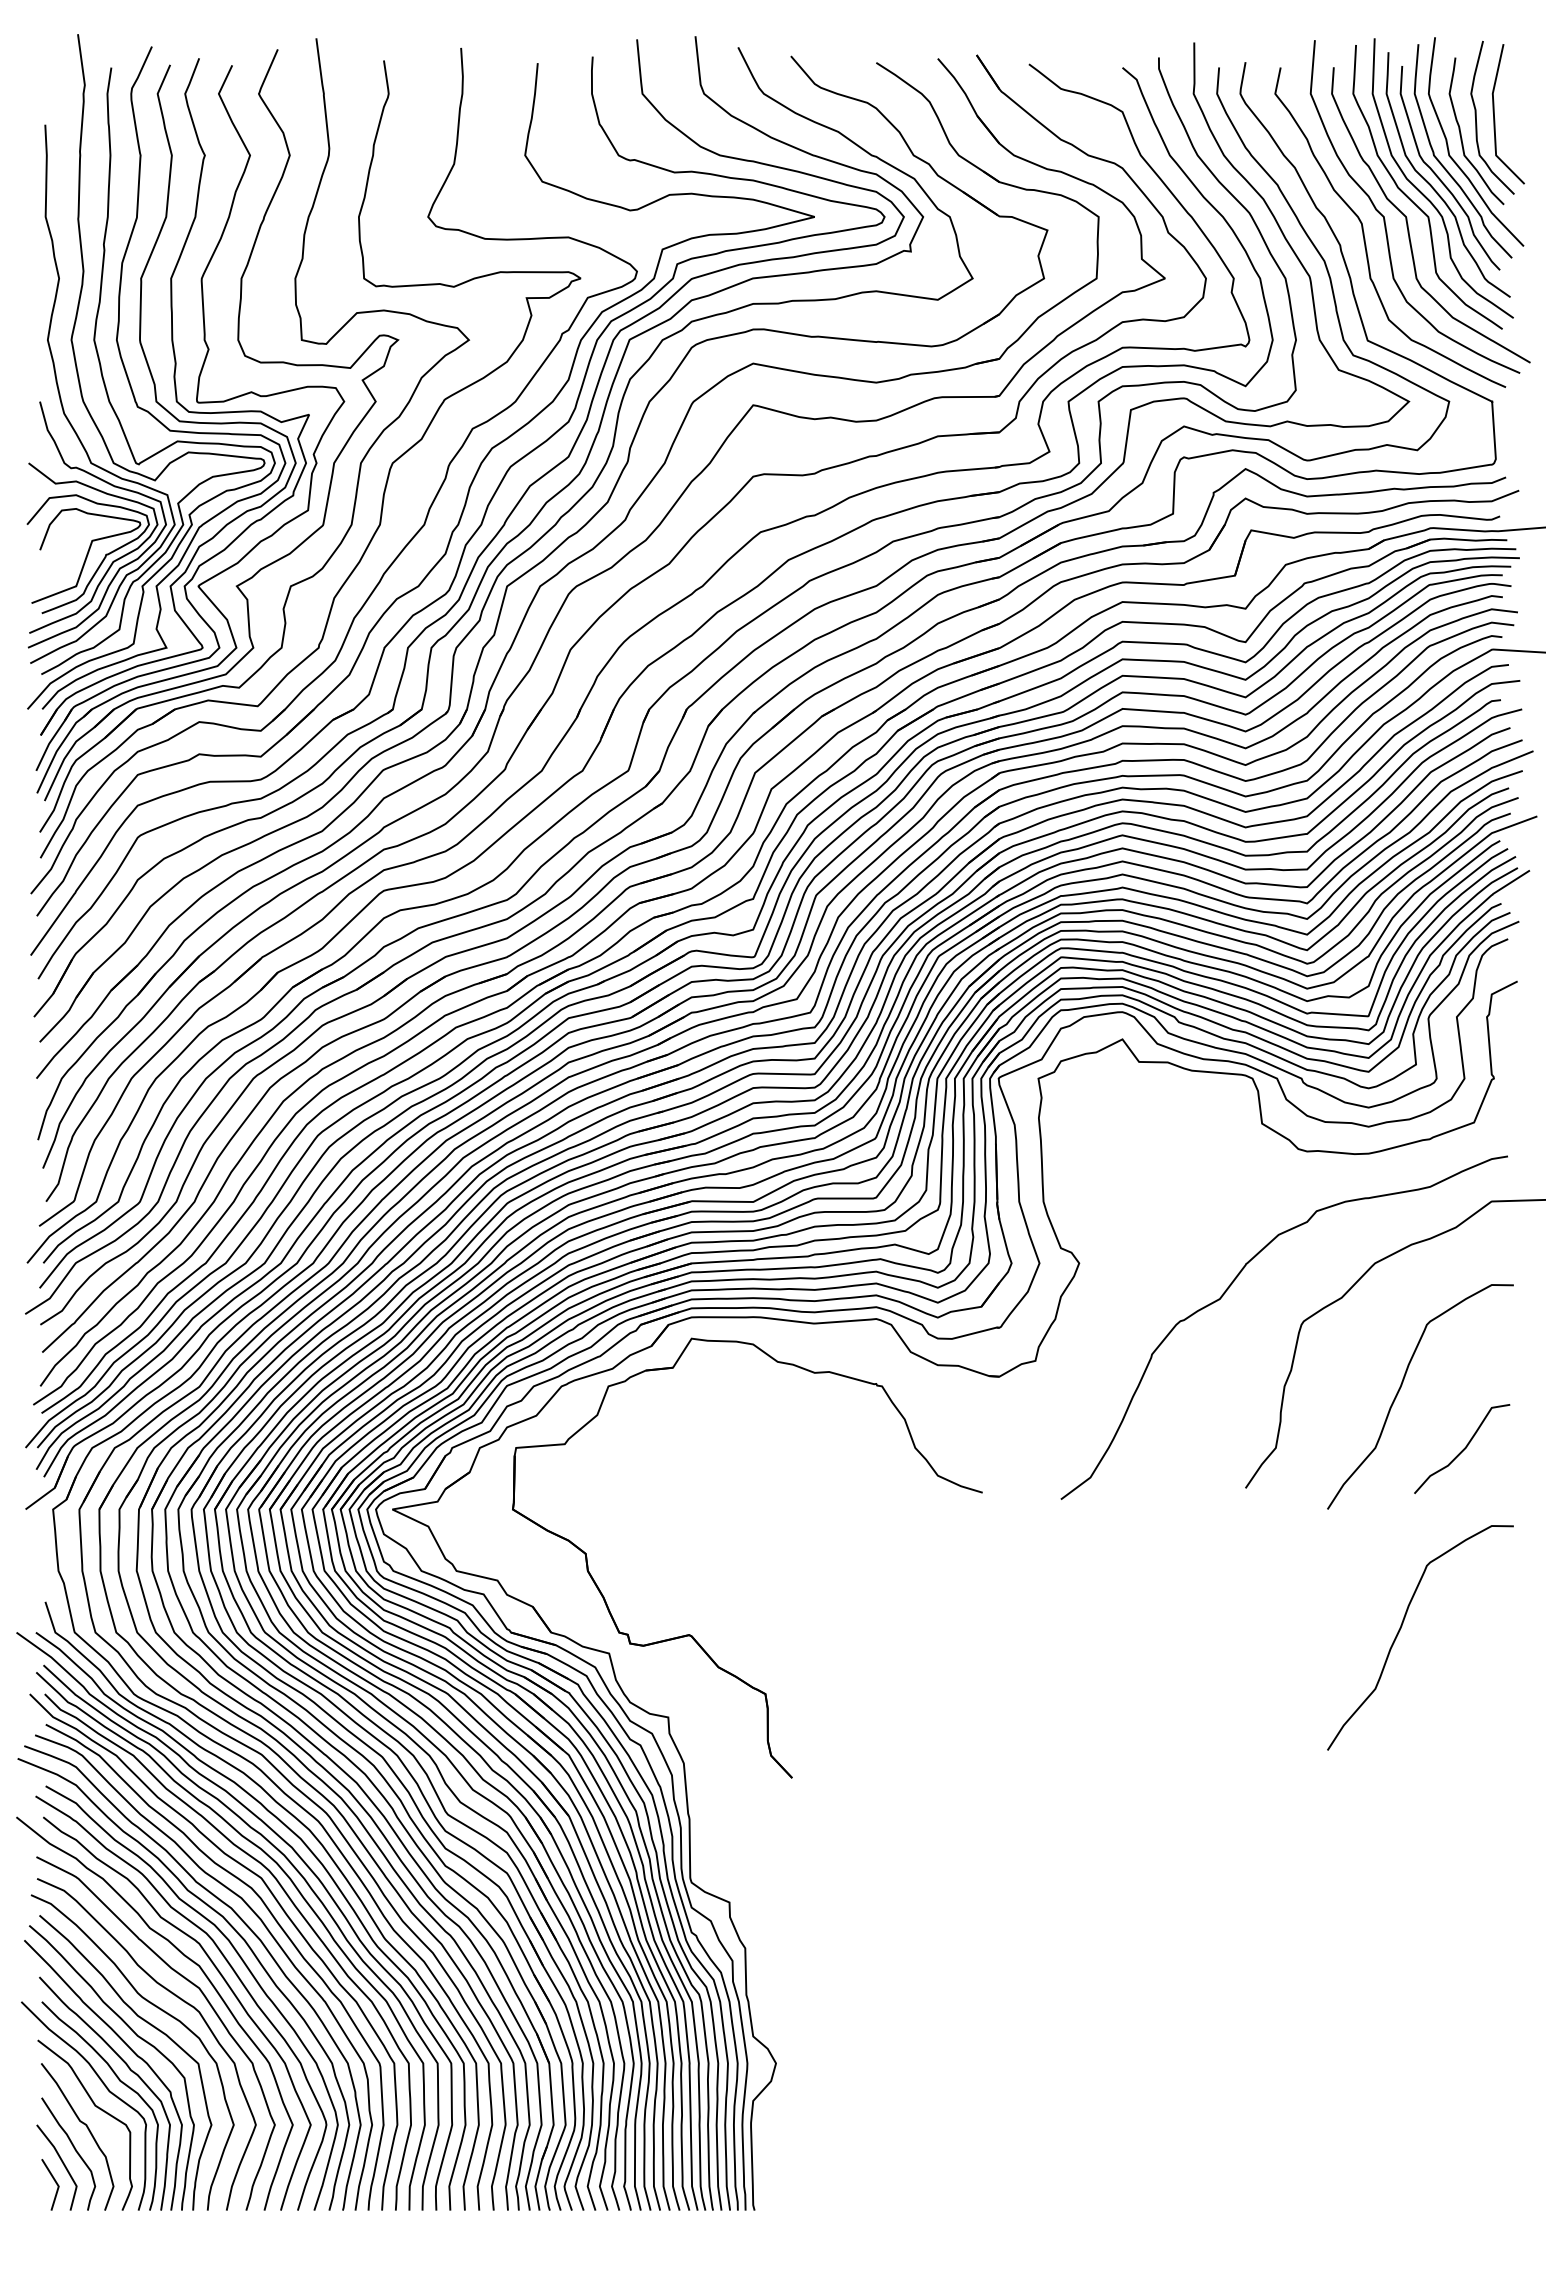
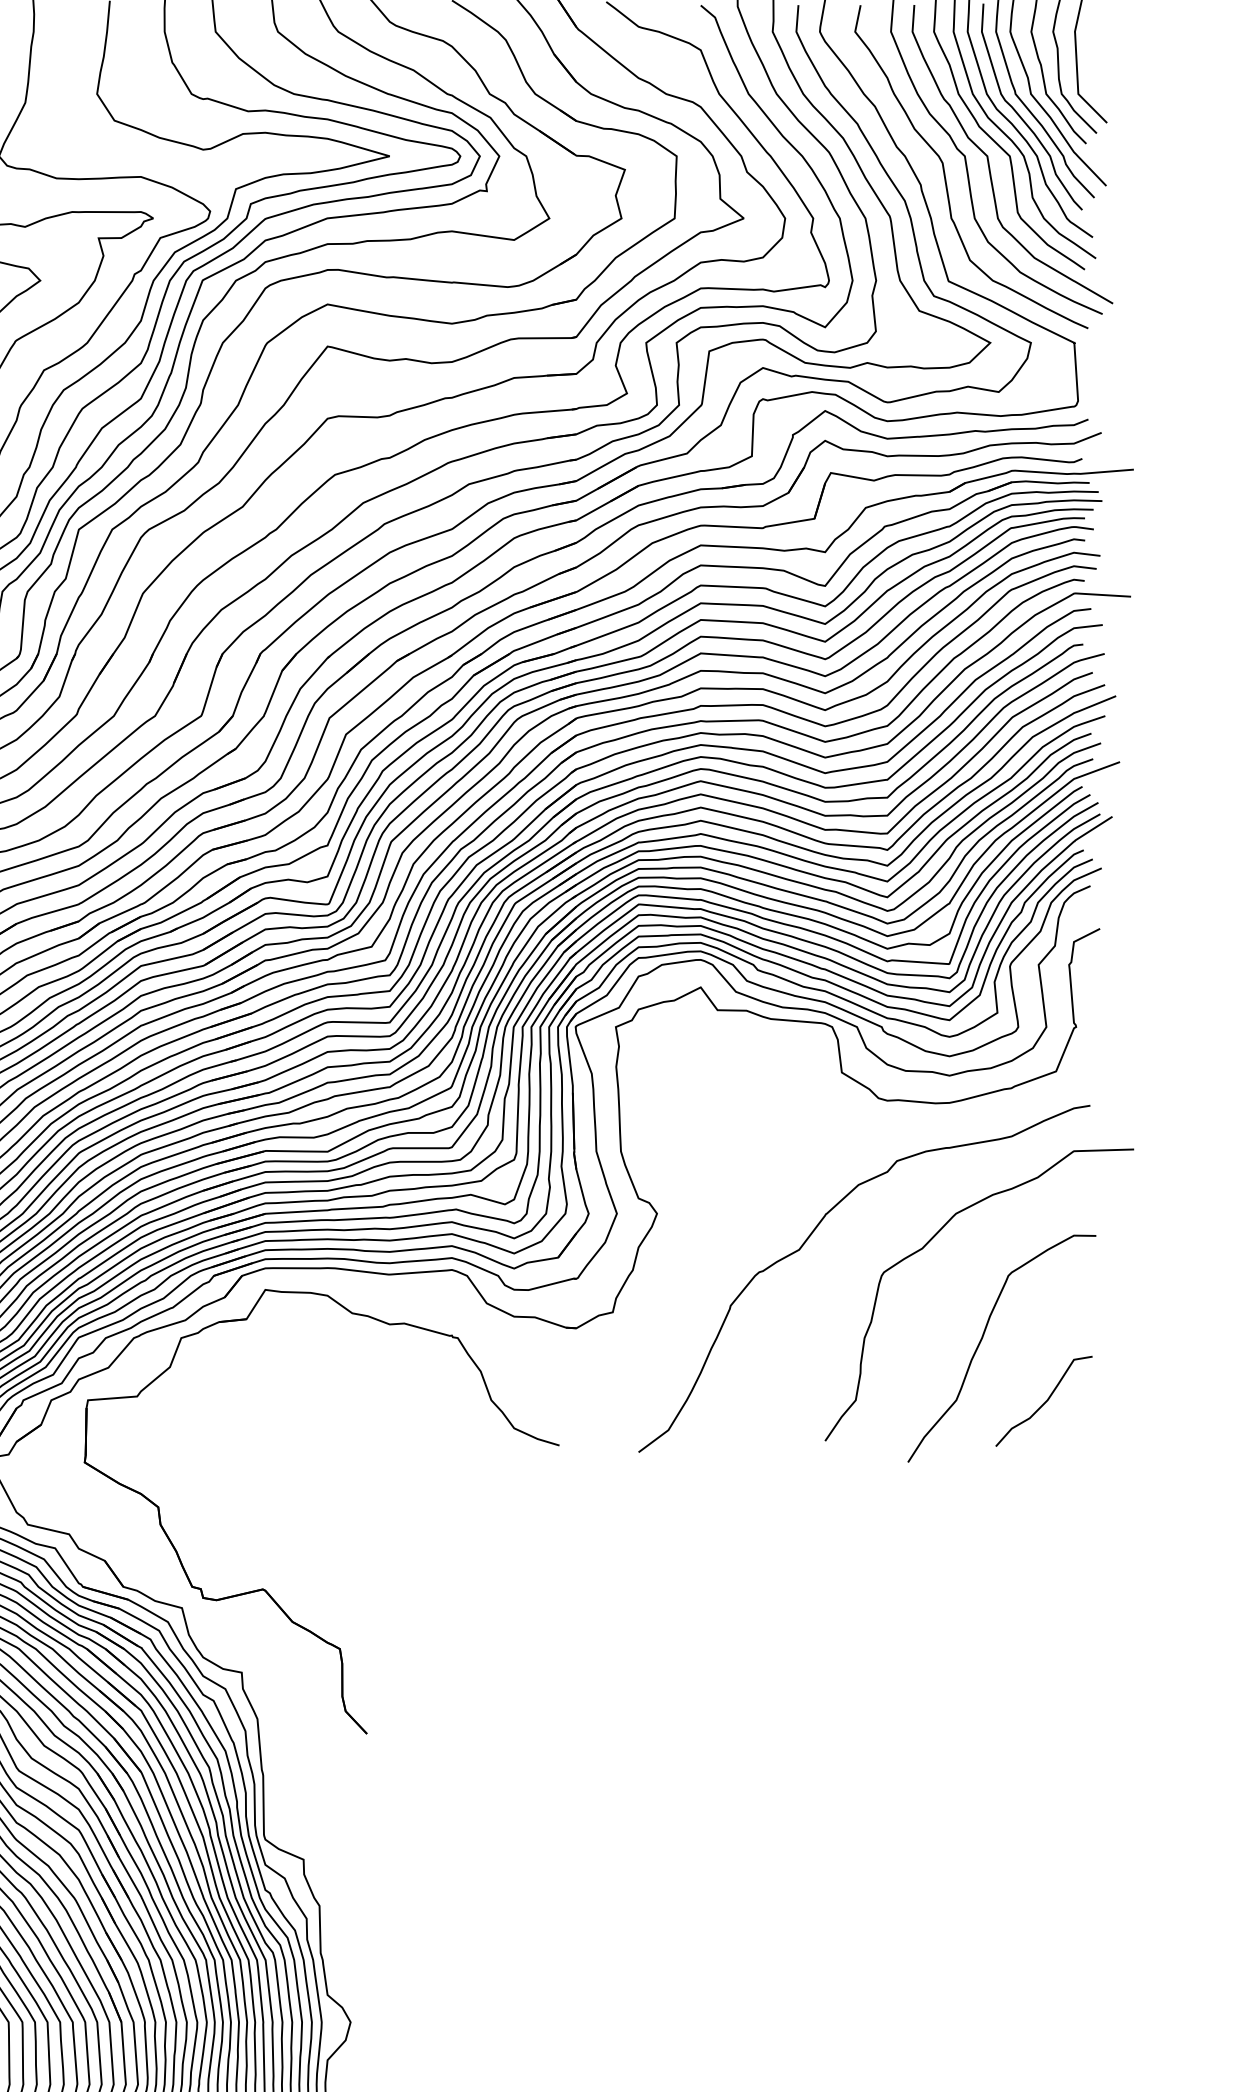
curve: (1401, 1628) -> (982, 1582), removed

